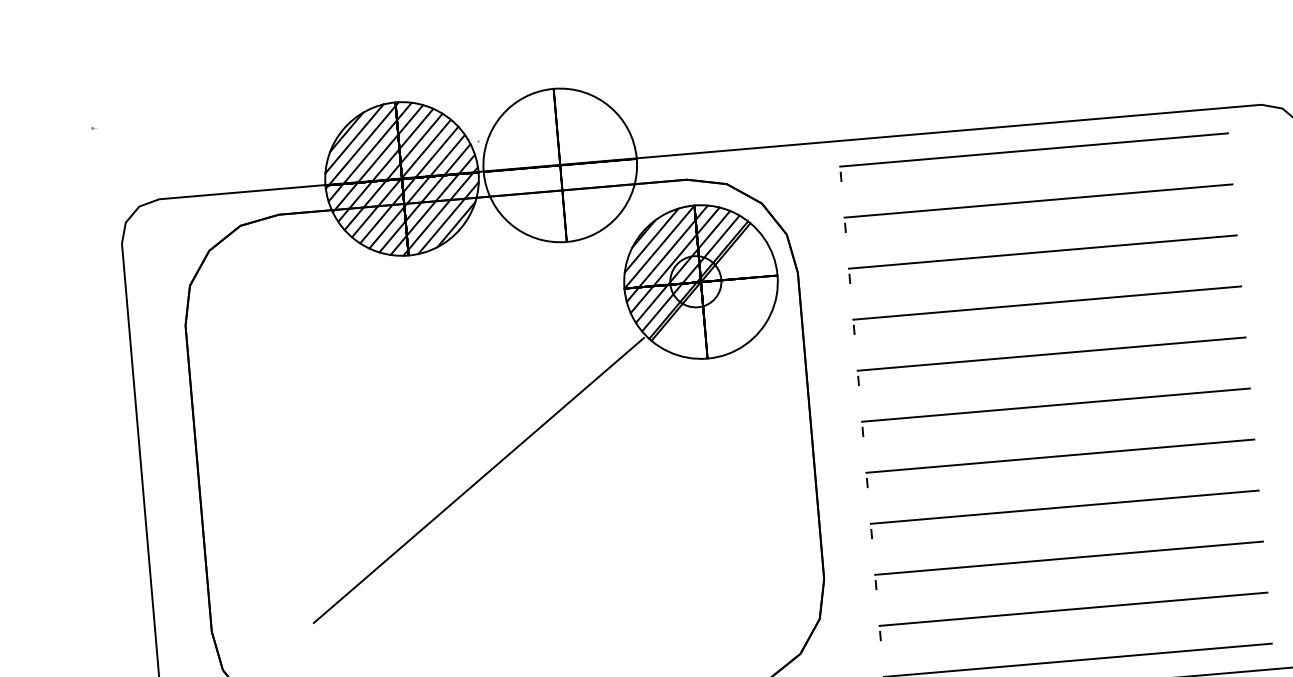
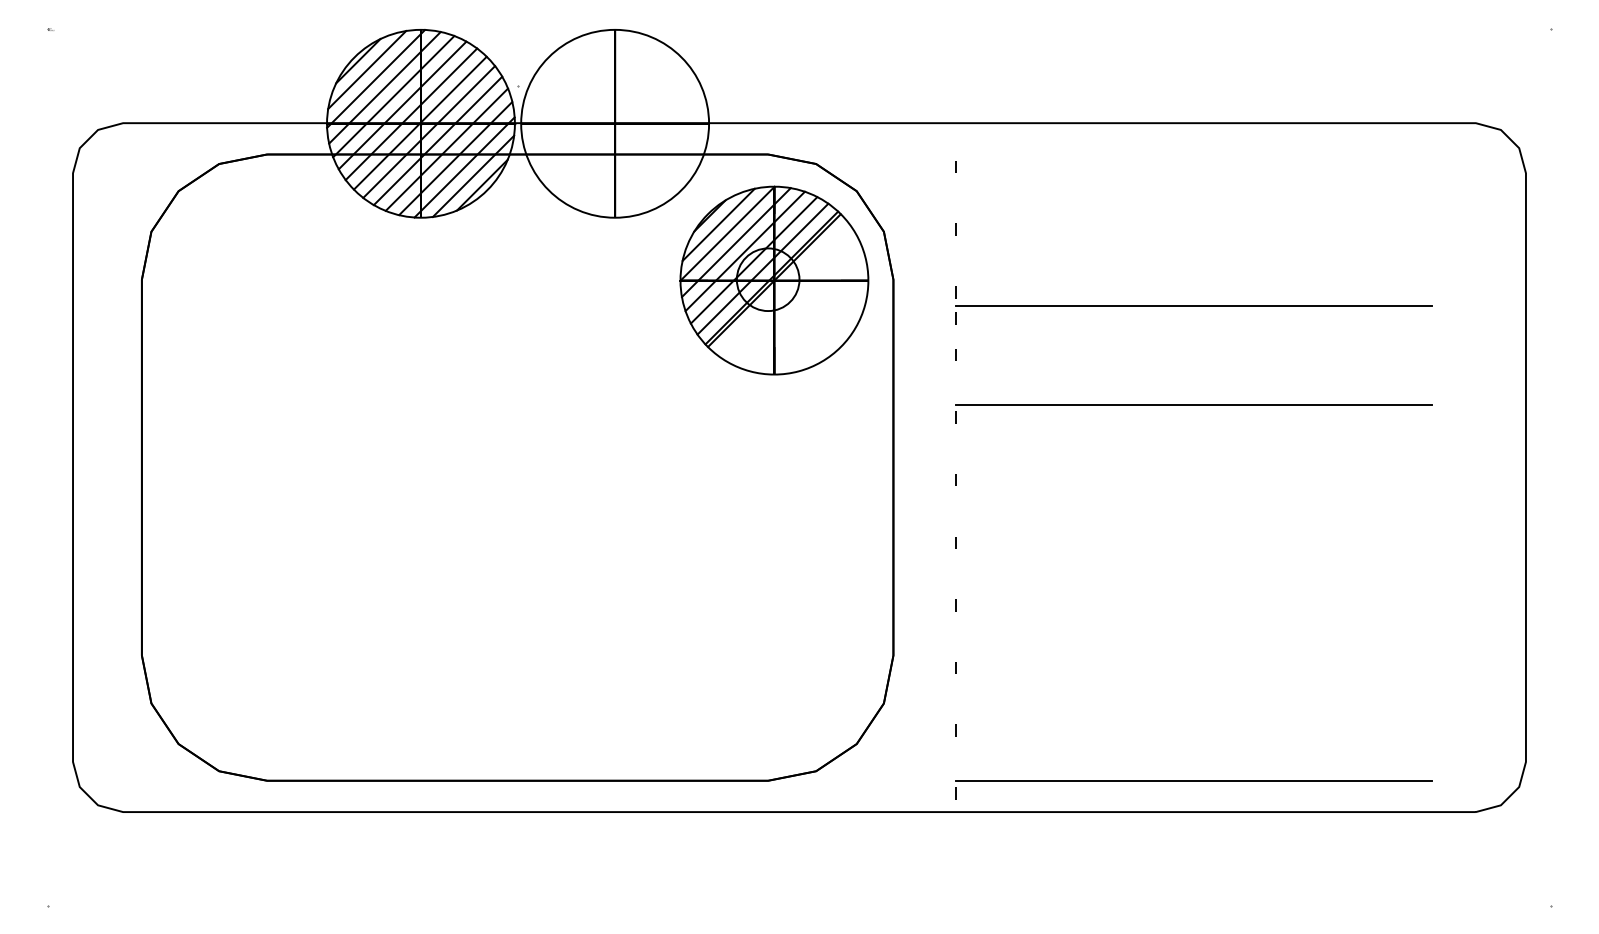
line: (1034, 149) -> (1194, 154), removed
line: (1038, 201) -> (1194, 217), removed
line: (1043, 251) -> (1194, 279), removed
part: (1044, 273) -> (1193, 306), added
line: (1047, 303) -> (1194, 342), removed
line: (1056, 405) -> (1194, 467), removed
line: (1060, 456) -> (1194, 530), removed
line: (479, 479) -> (483, 498), removed
line: (1065, 506) -> (1194, 592), removed
line: (1069, 558) -> (1194, 655), removed
line: (1073, 609) -> (1194, 718), removed

